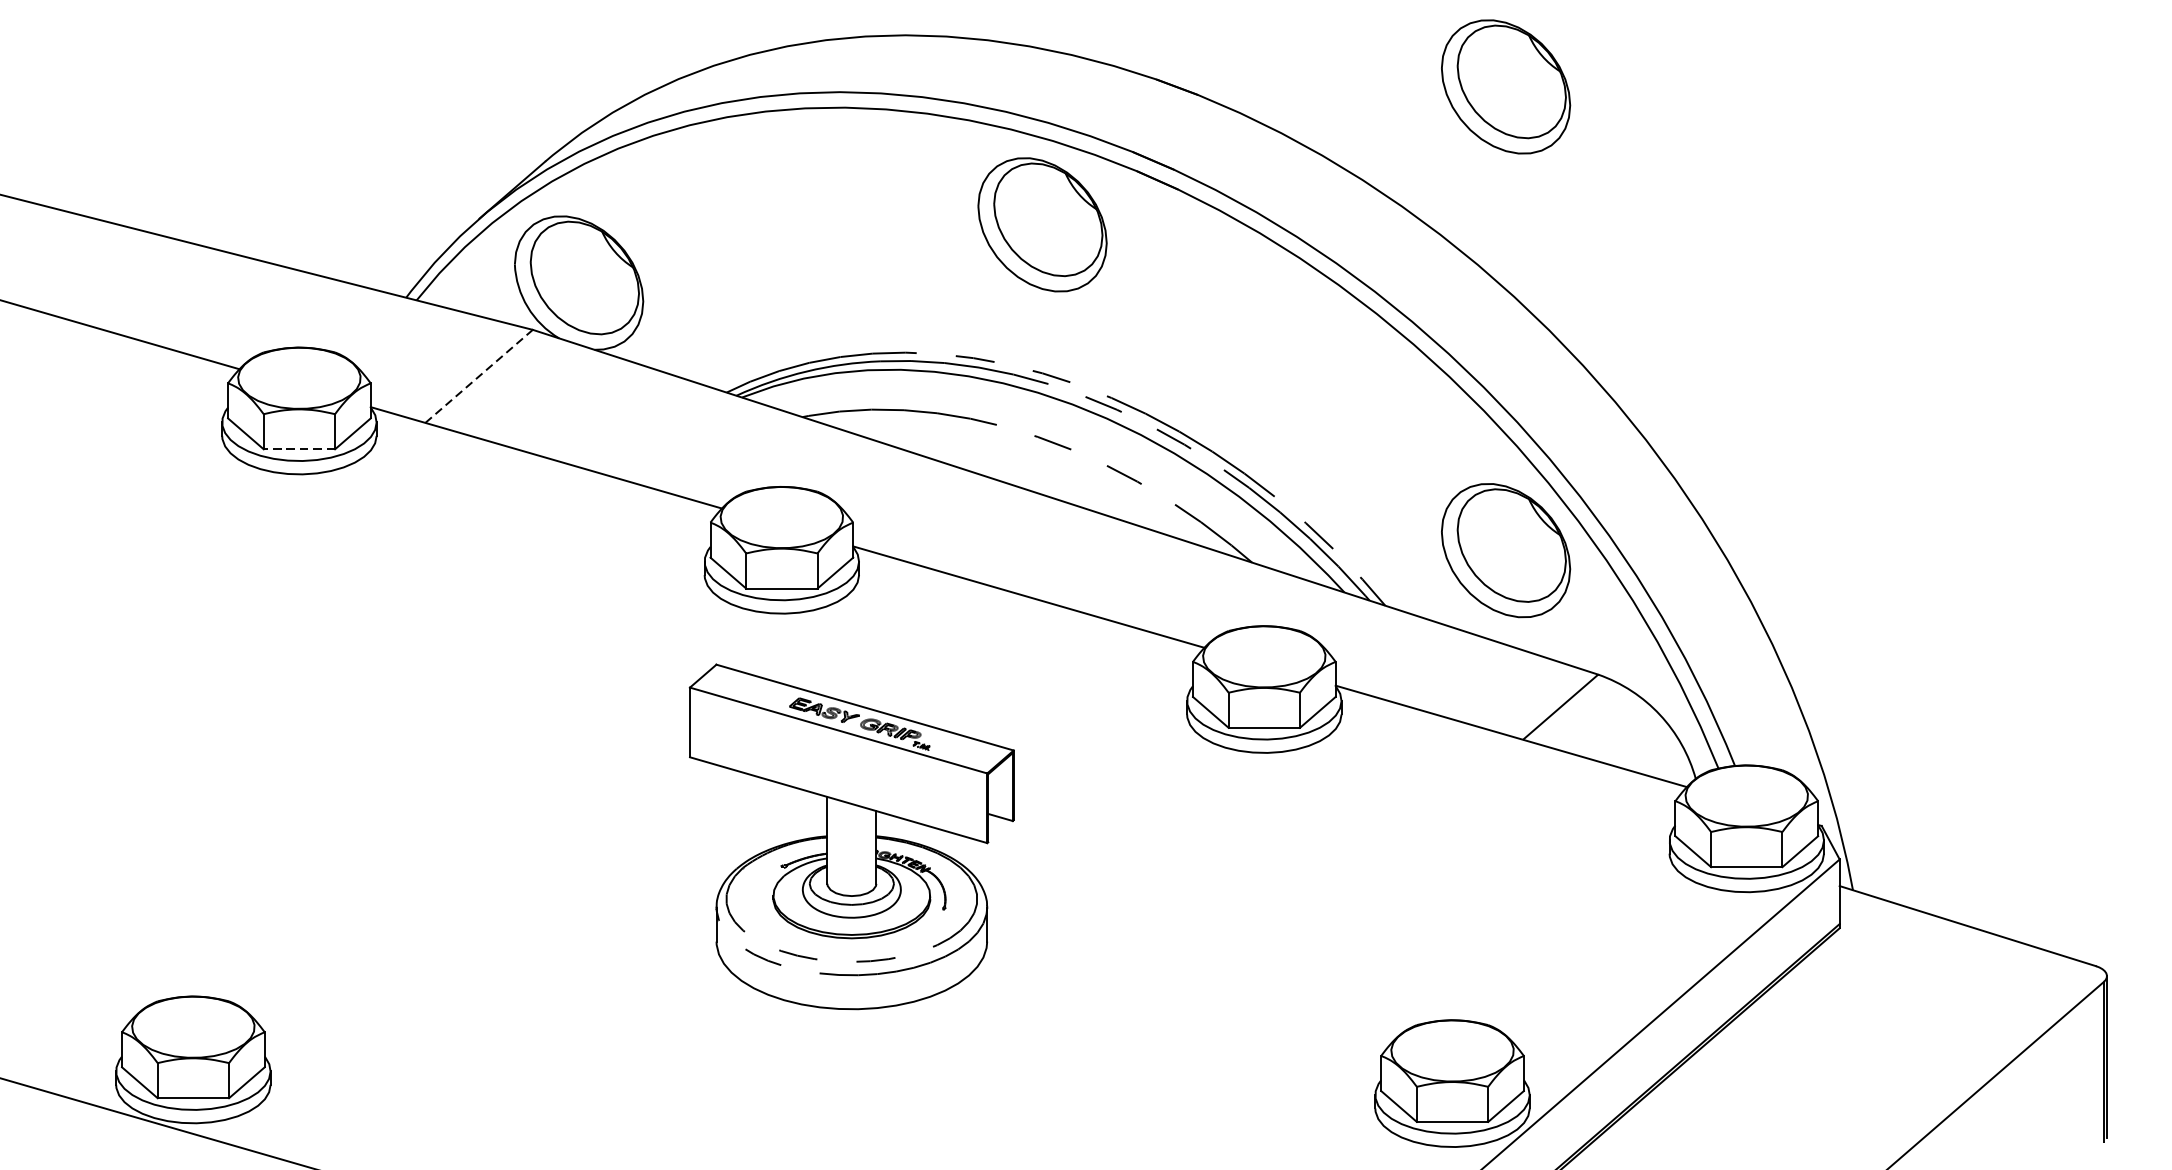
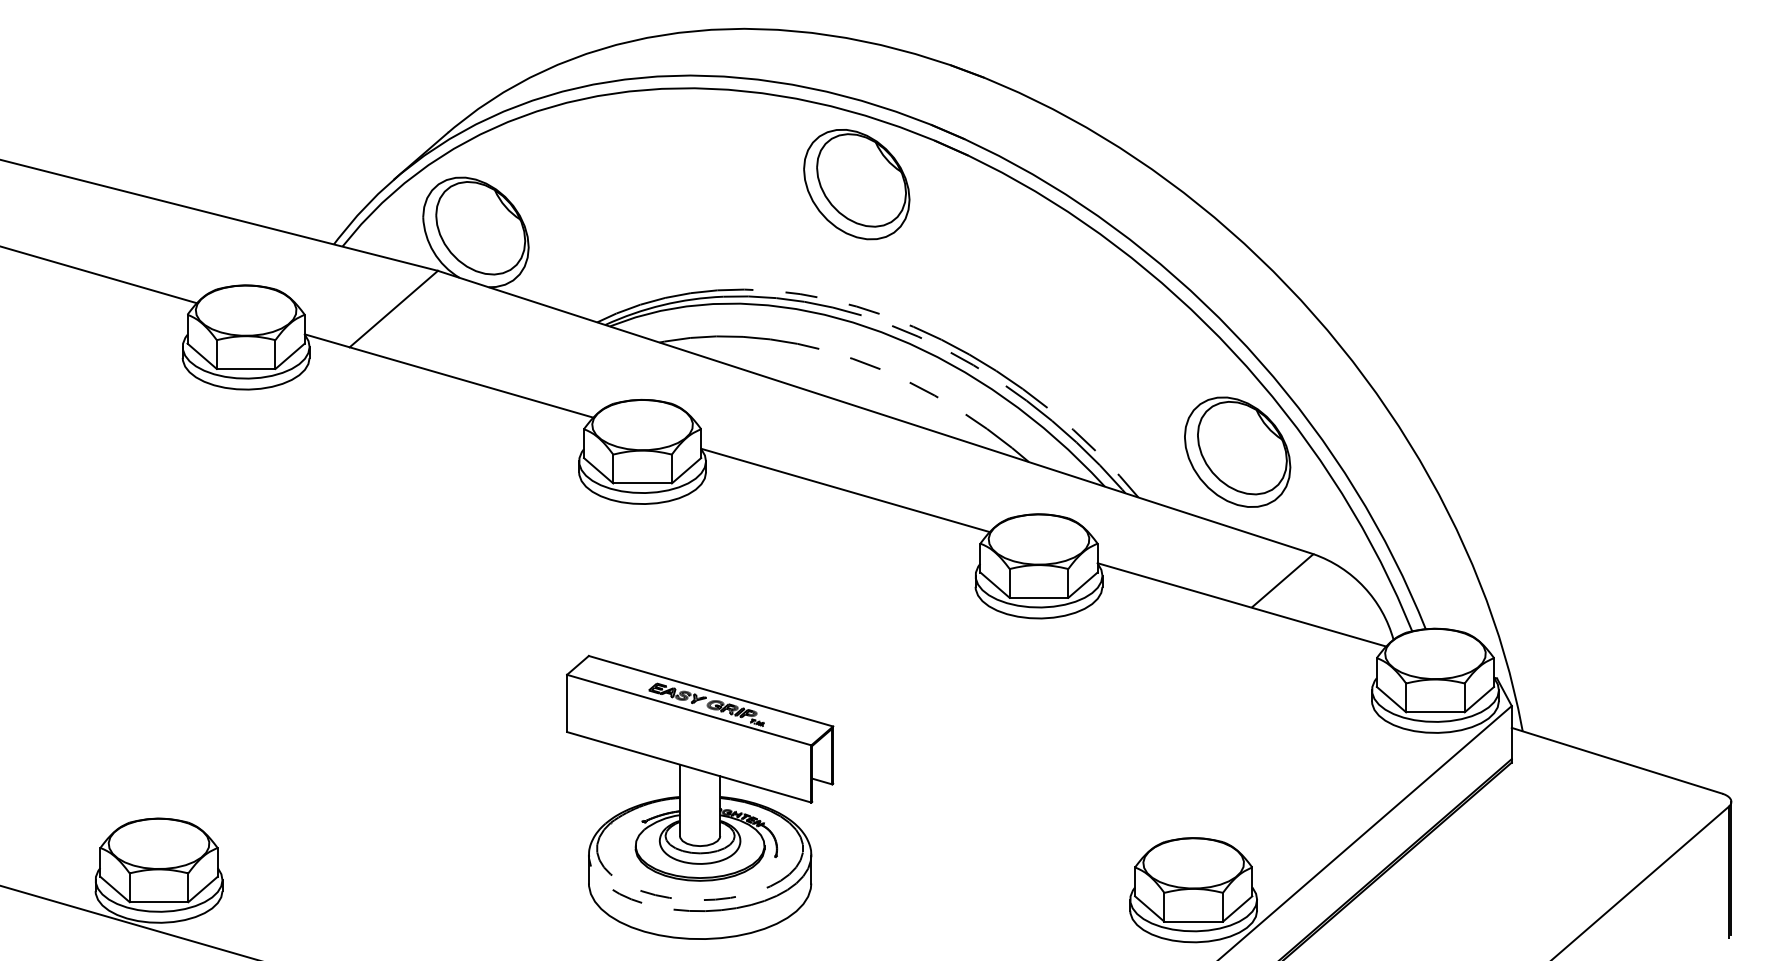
part: (1505, 86) -> (1237, 70), removed
line: (479, 375) -> (394, 308), dashed -> solid
line: (298, 449) -> (245, 369), dashed -> solid
part: (852, 835) -> (700, 796), moved

